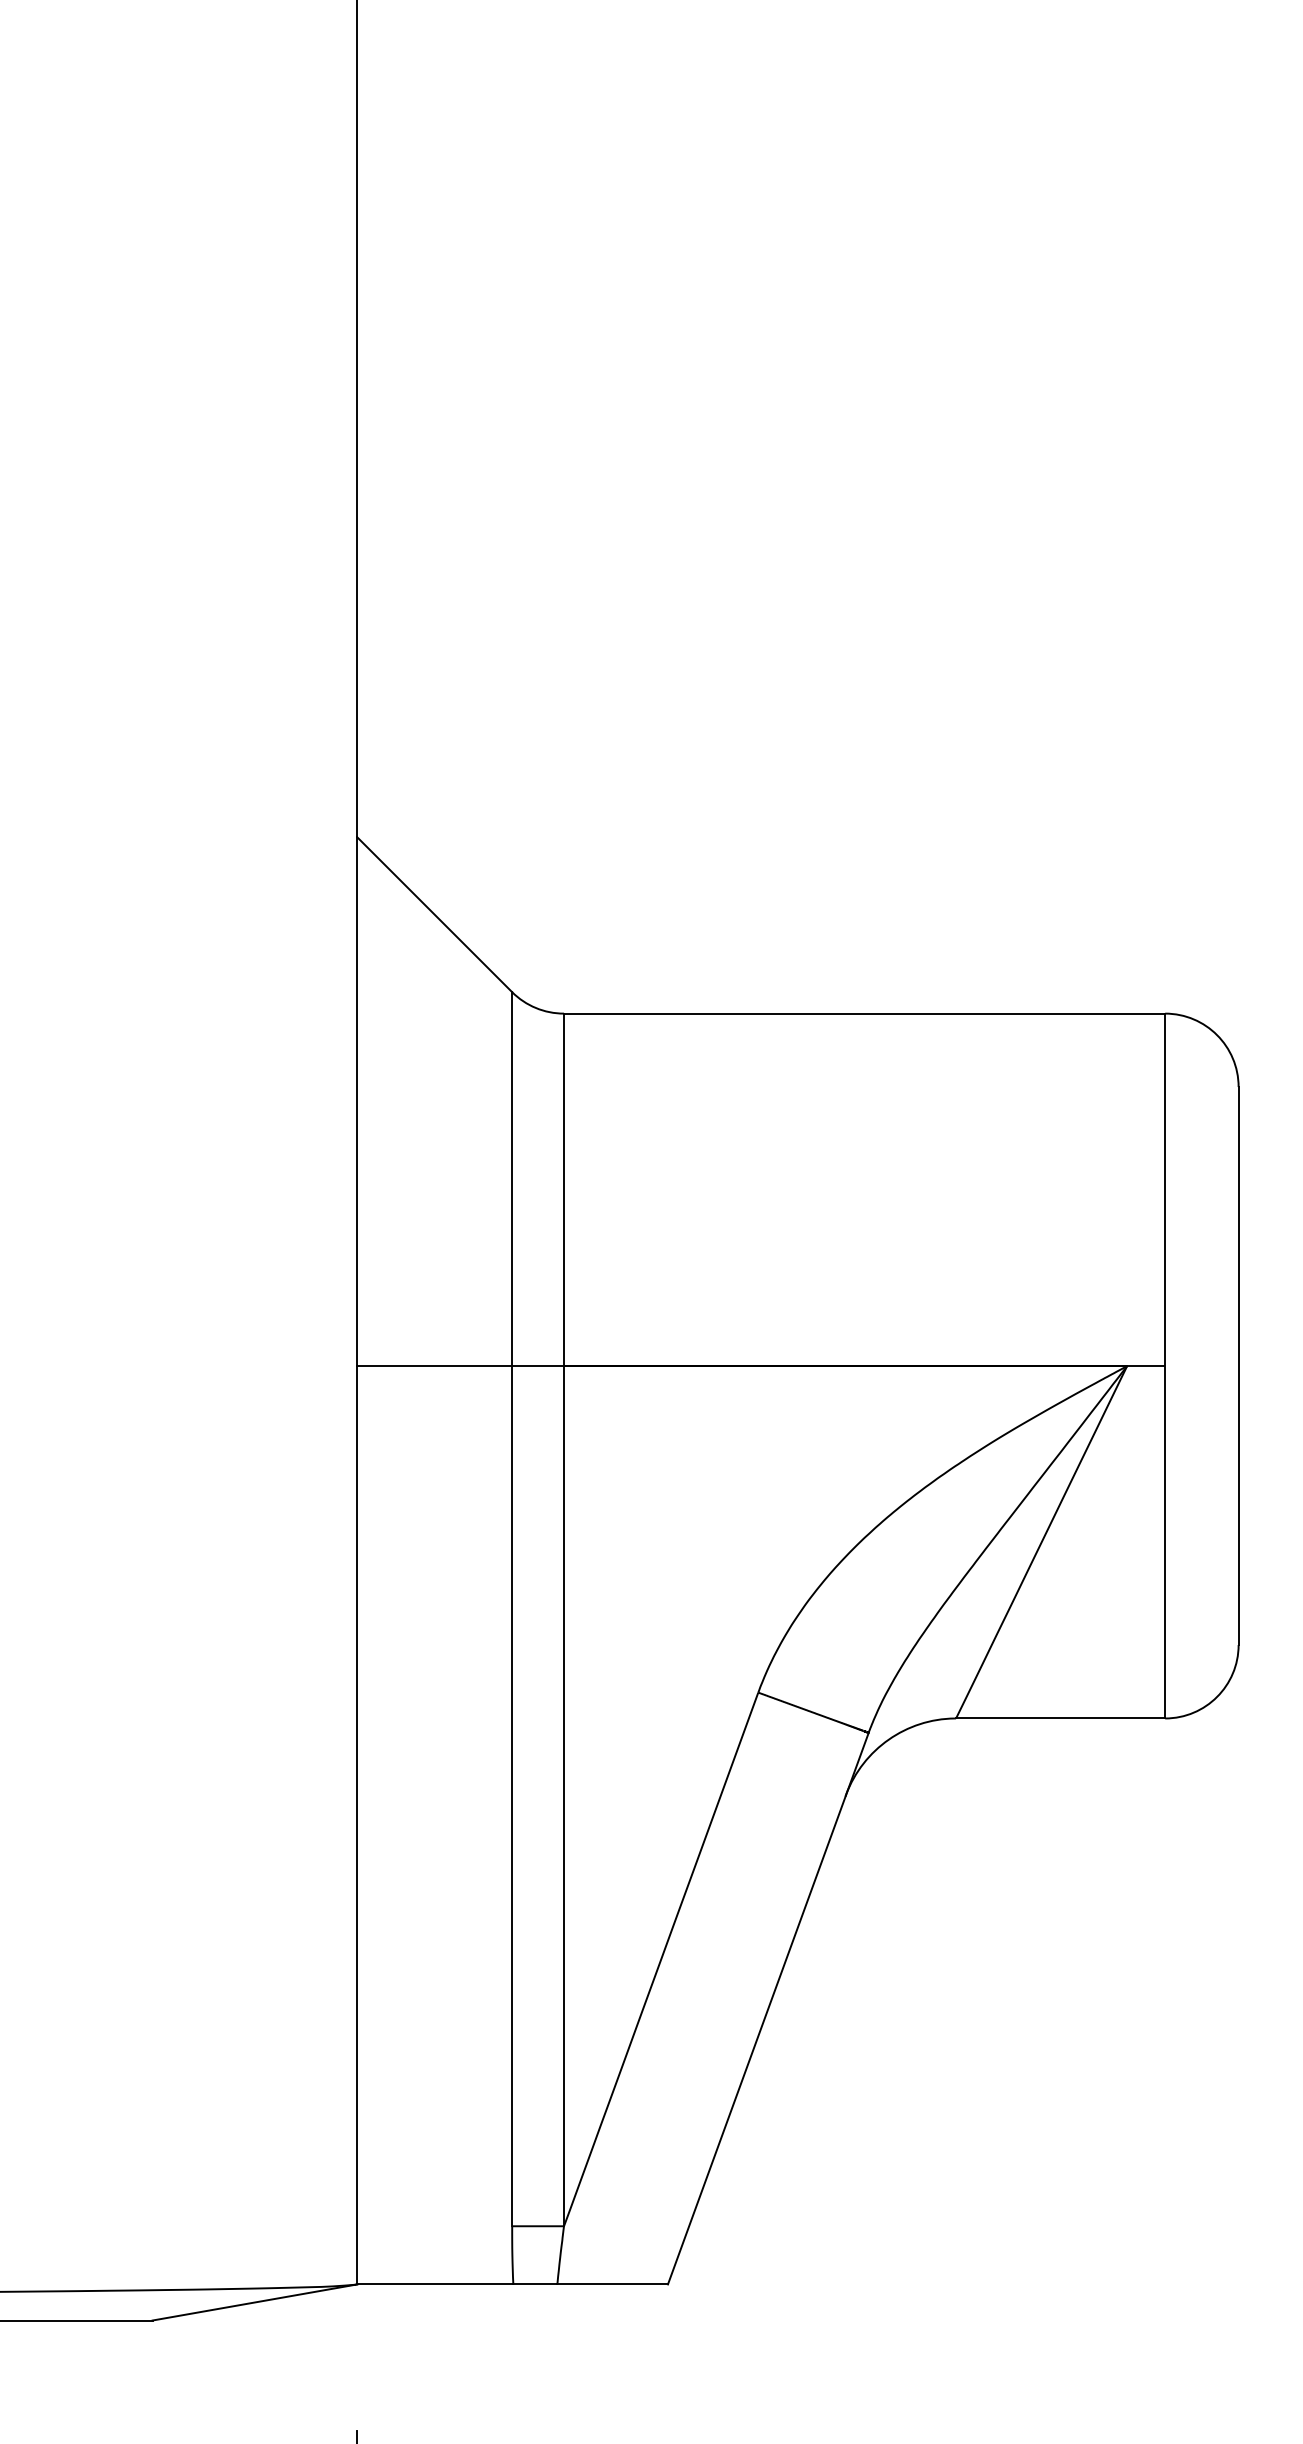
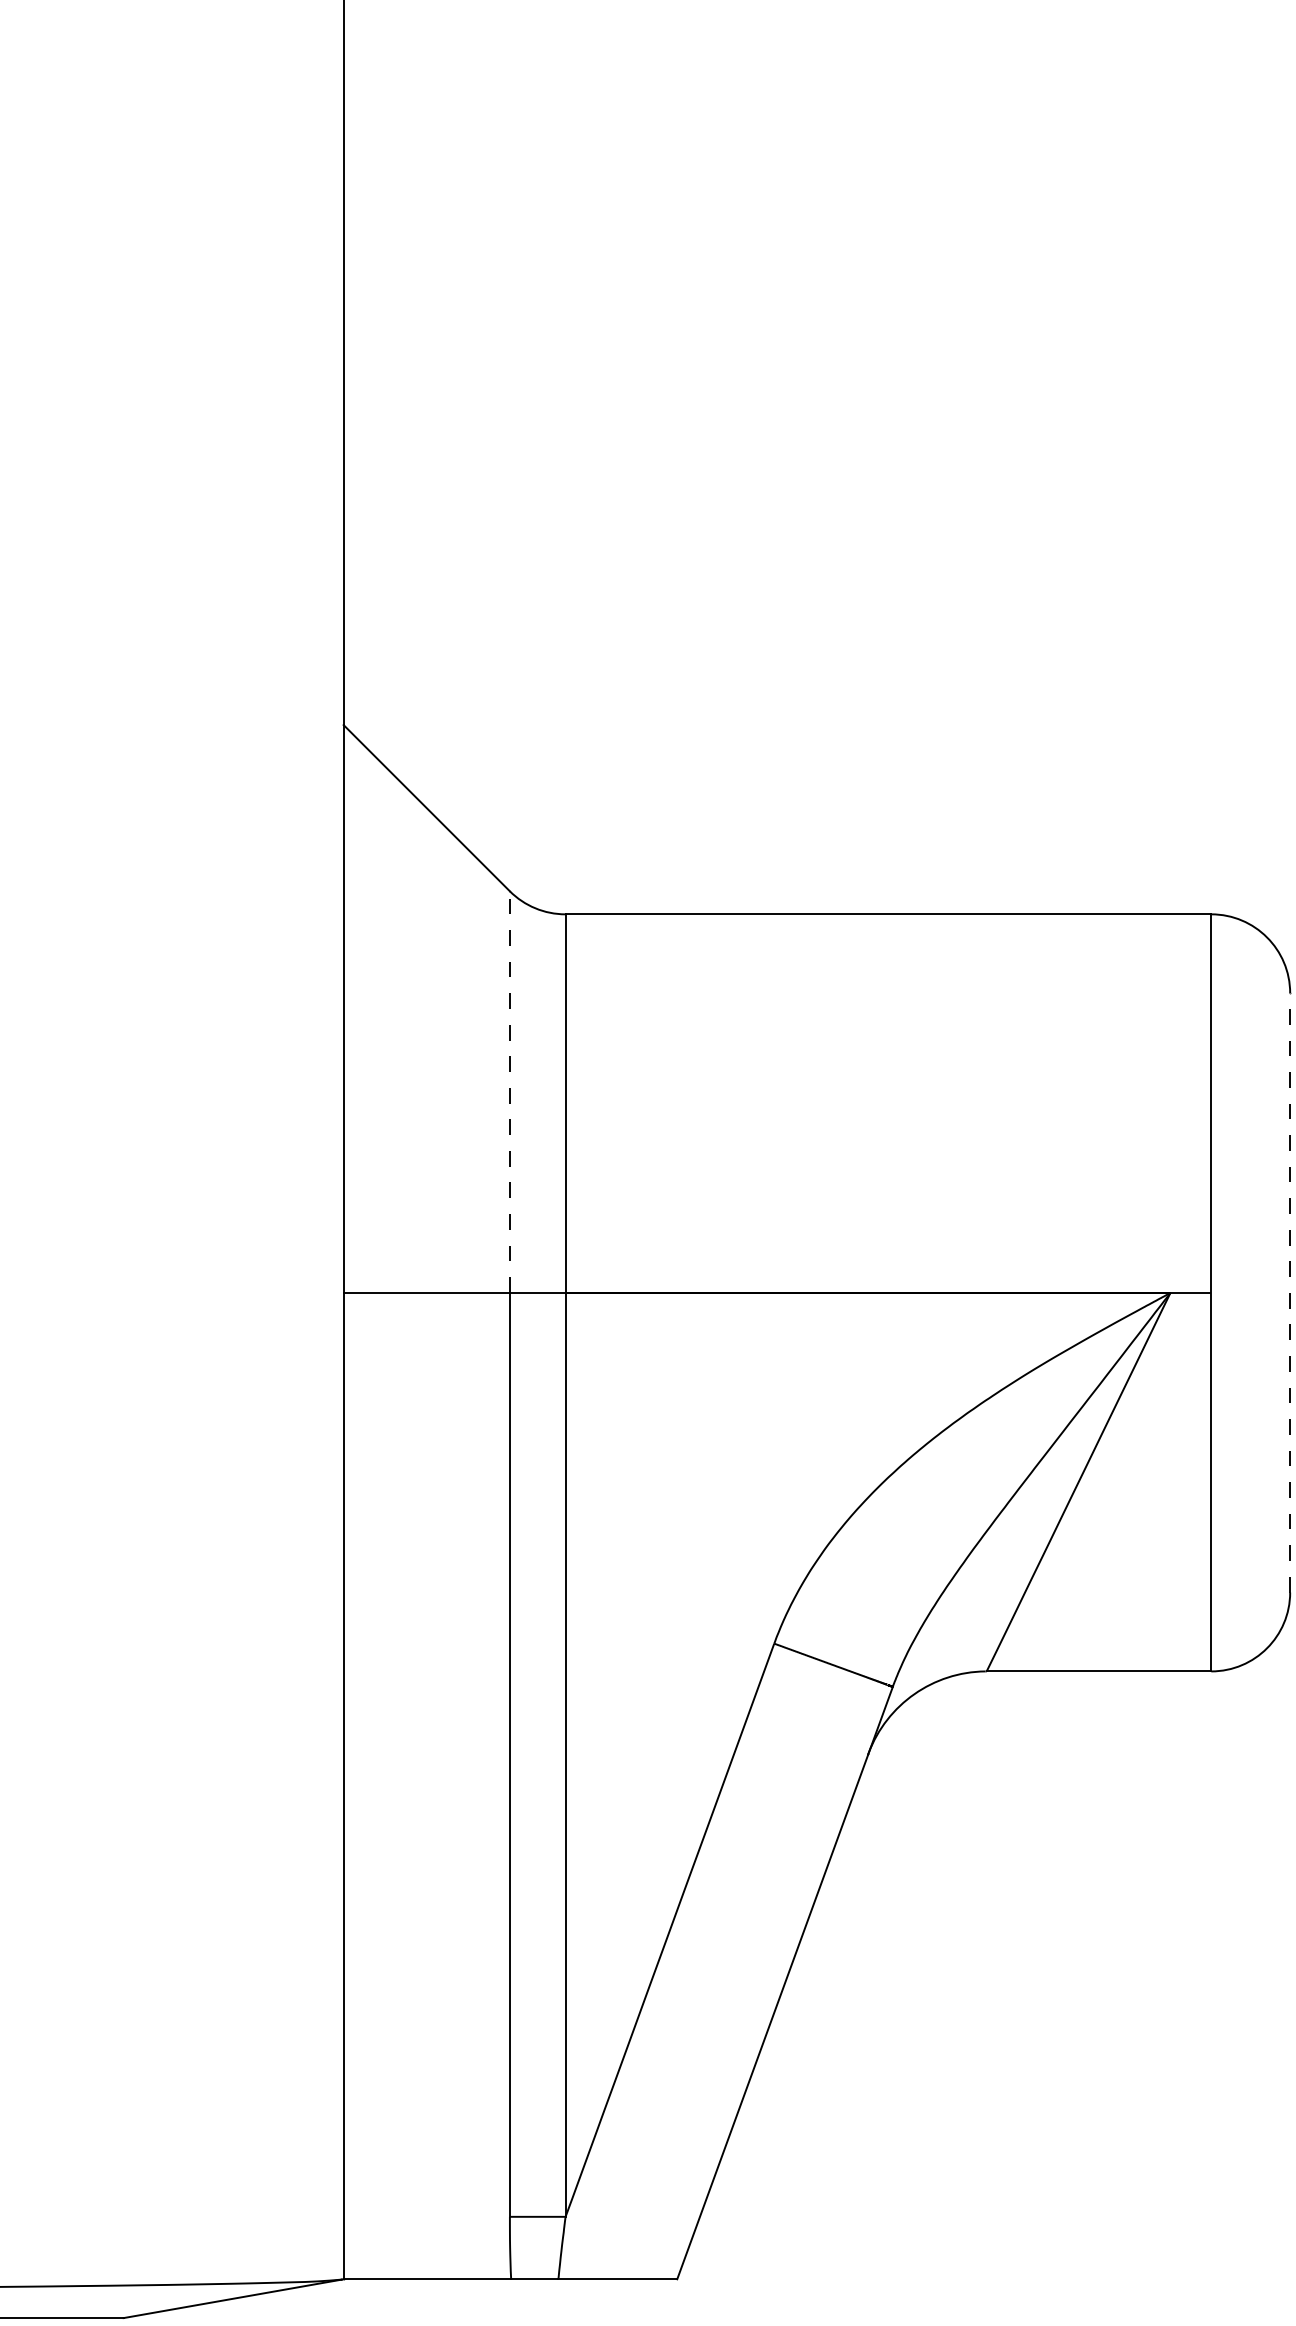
line: (512, 1179) -> (510, 1092), solid -> dashed
line: (1238, 1365) -> (1290, 1292), solid -> dashed

